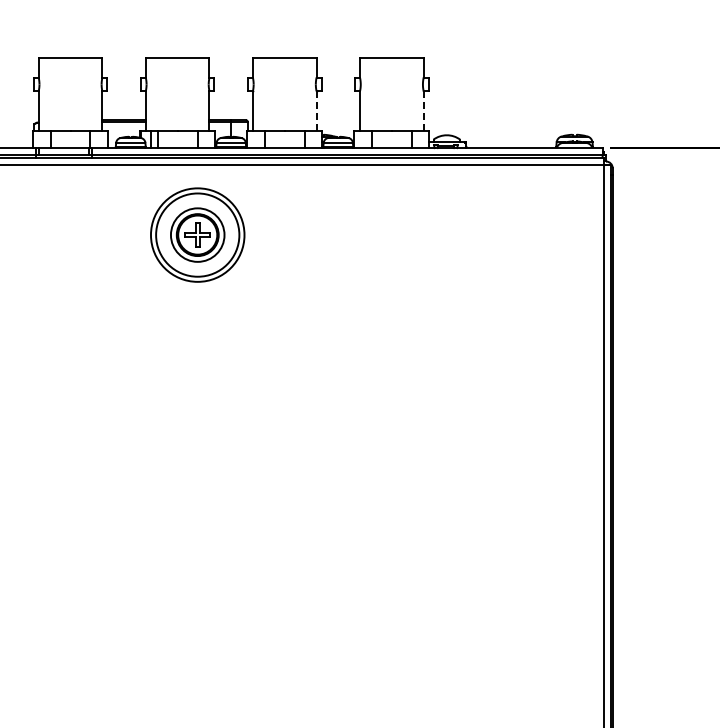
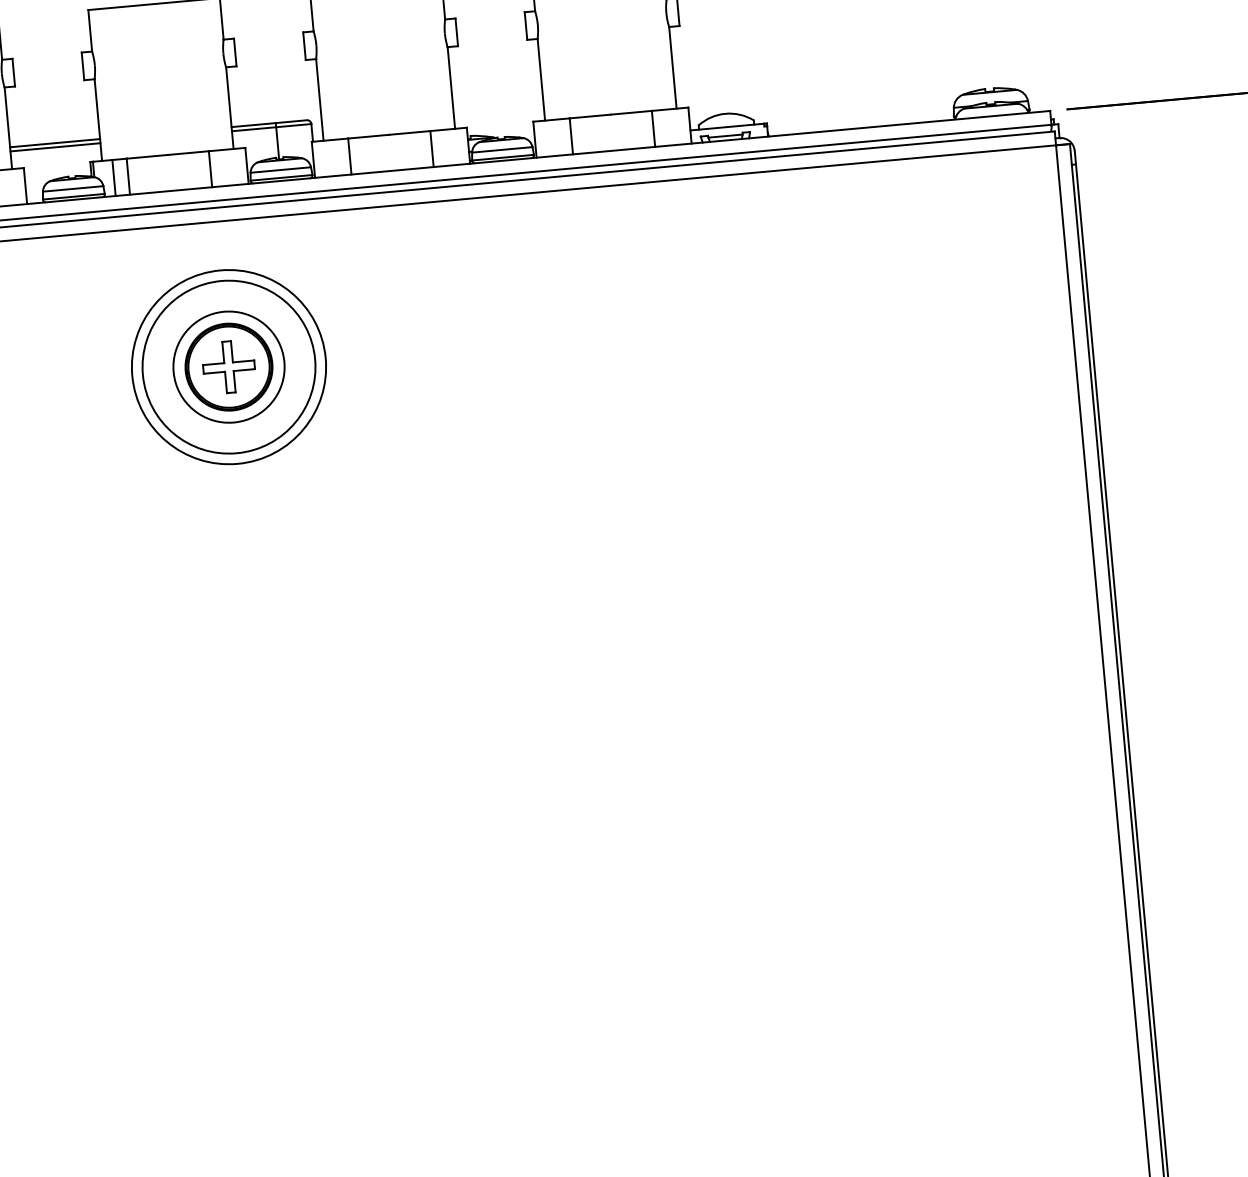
line: (316, 110) -> (451, 87), dashed -> solid
line: (423, 110) -> (672, 66), dashed -> solid

